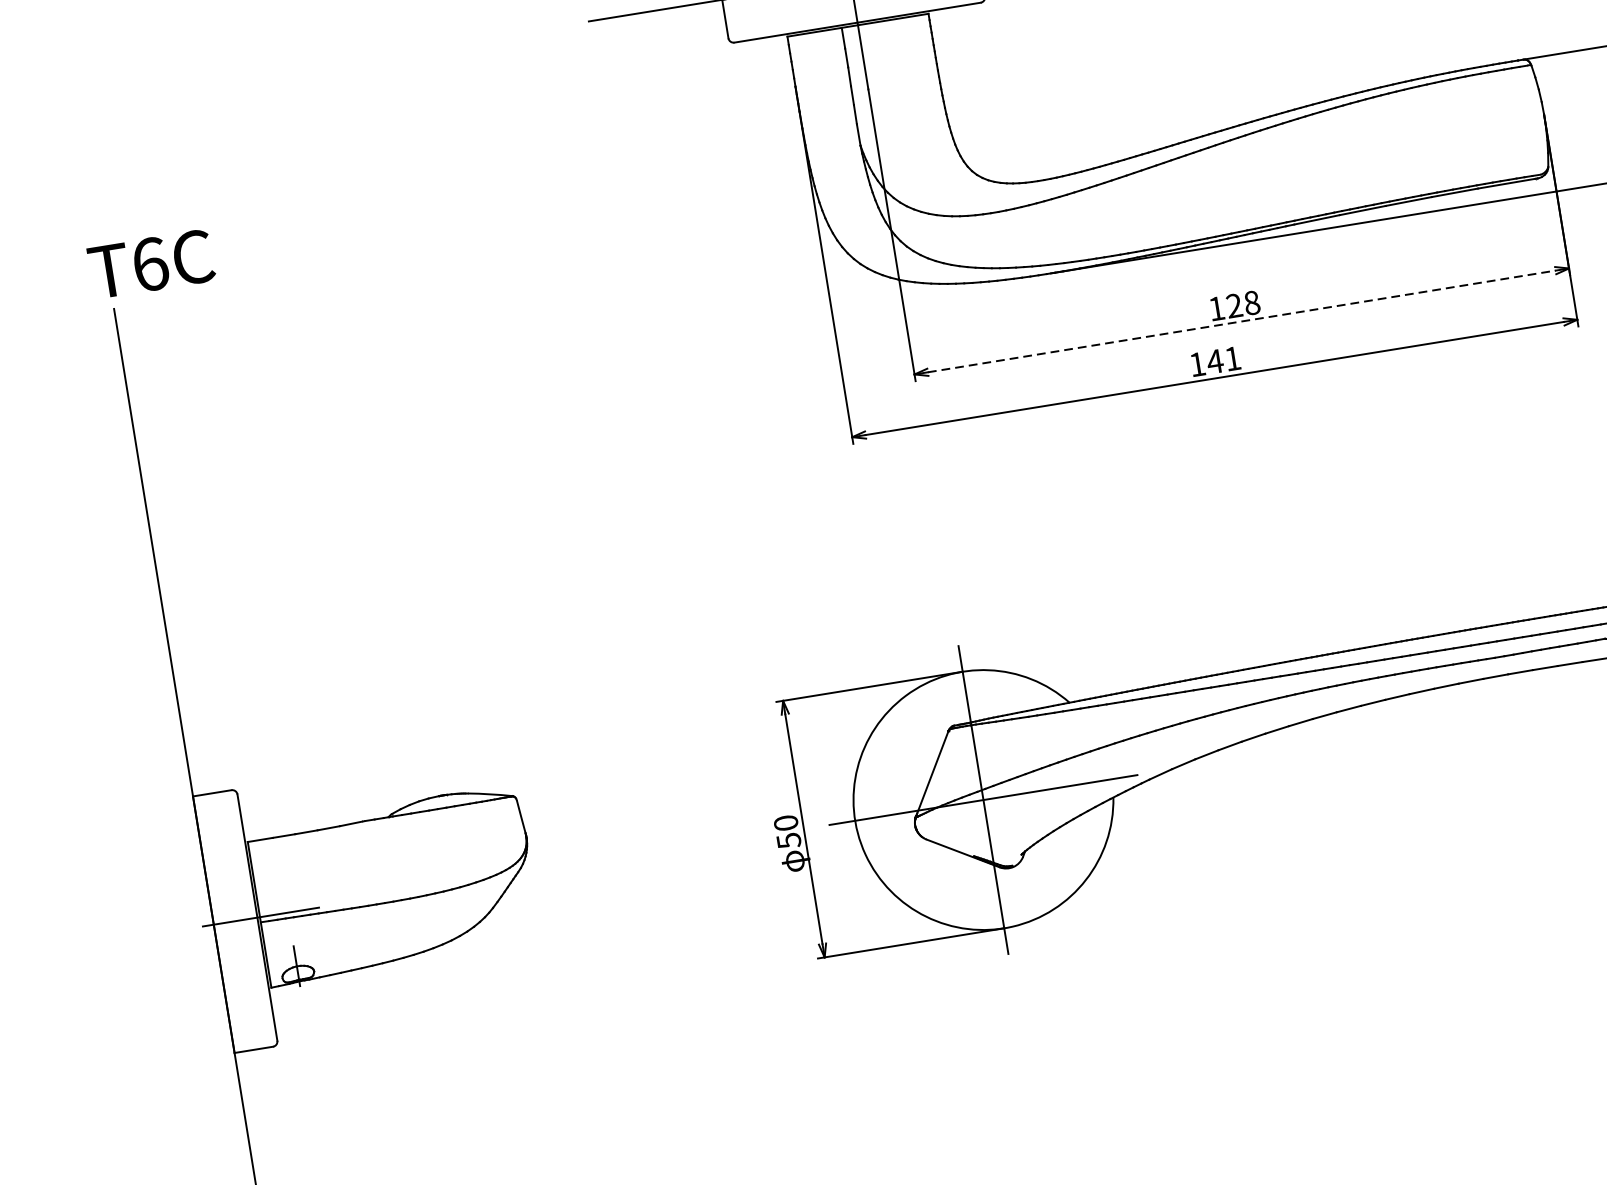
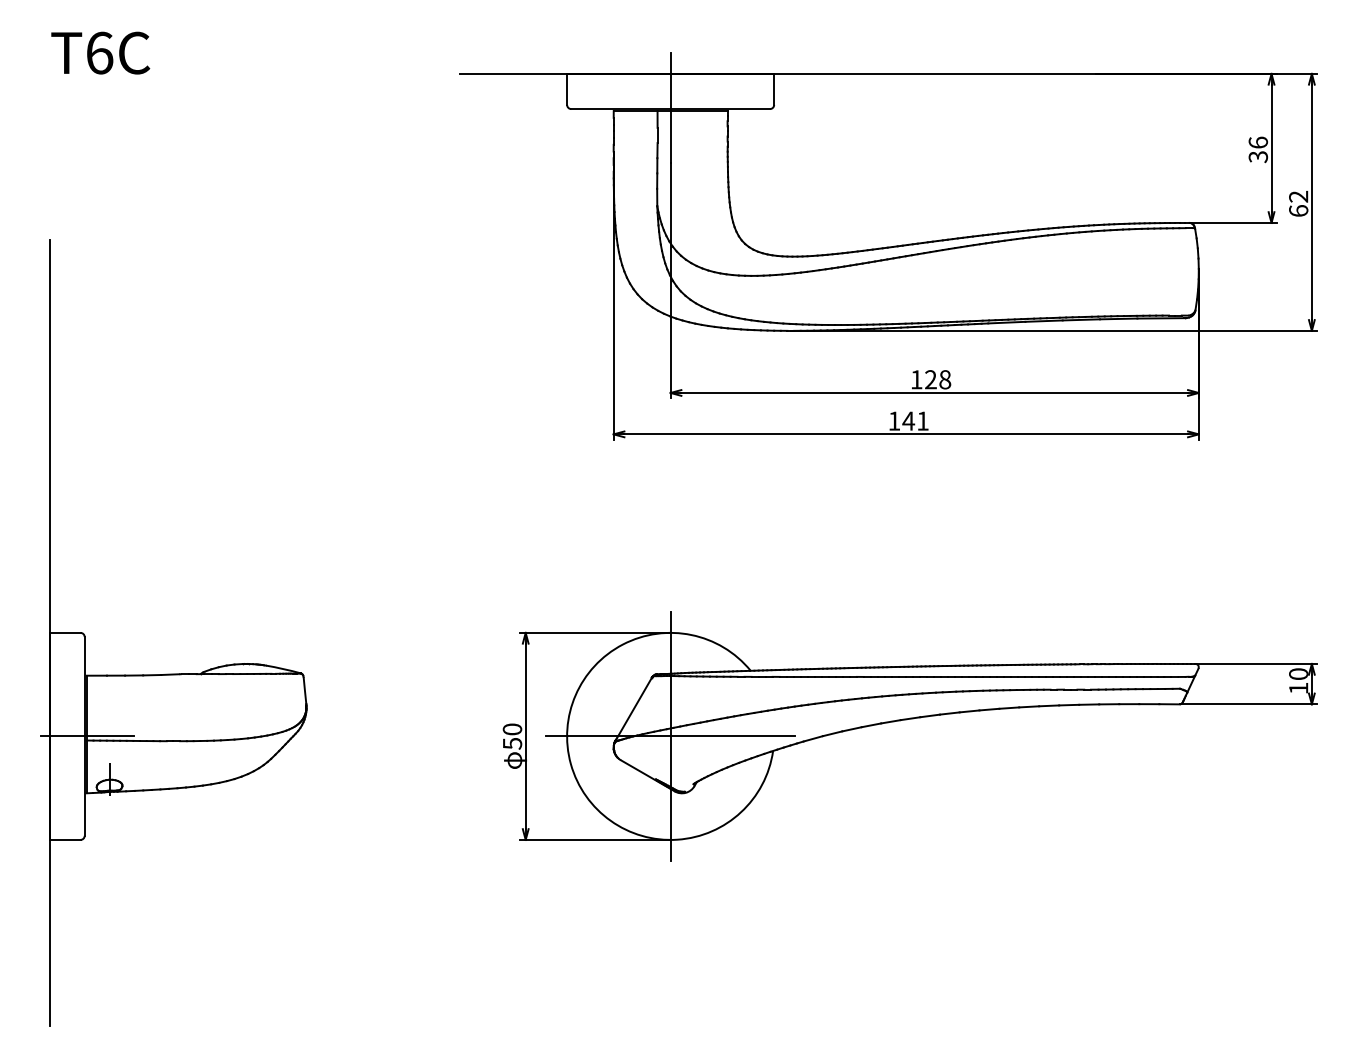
text: (151, 263) -> (100, 52), moved
line: (1242, 320) -> (935, 392), dashed -> solid

